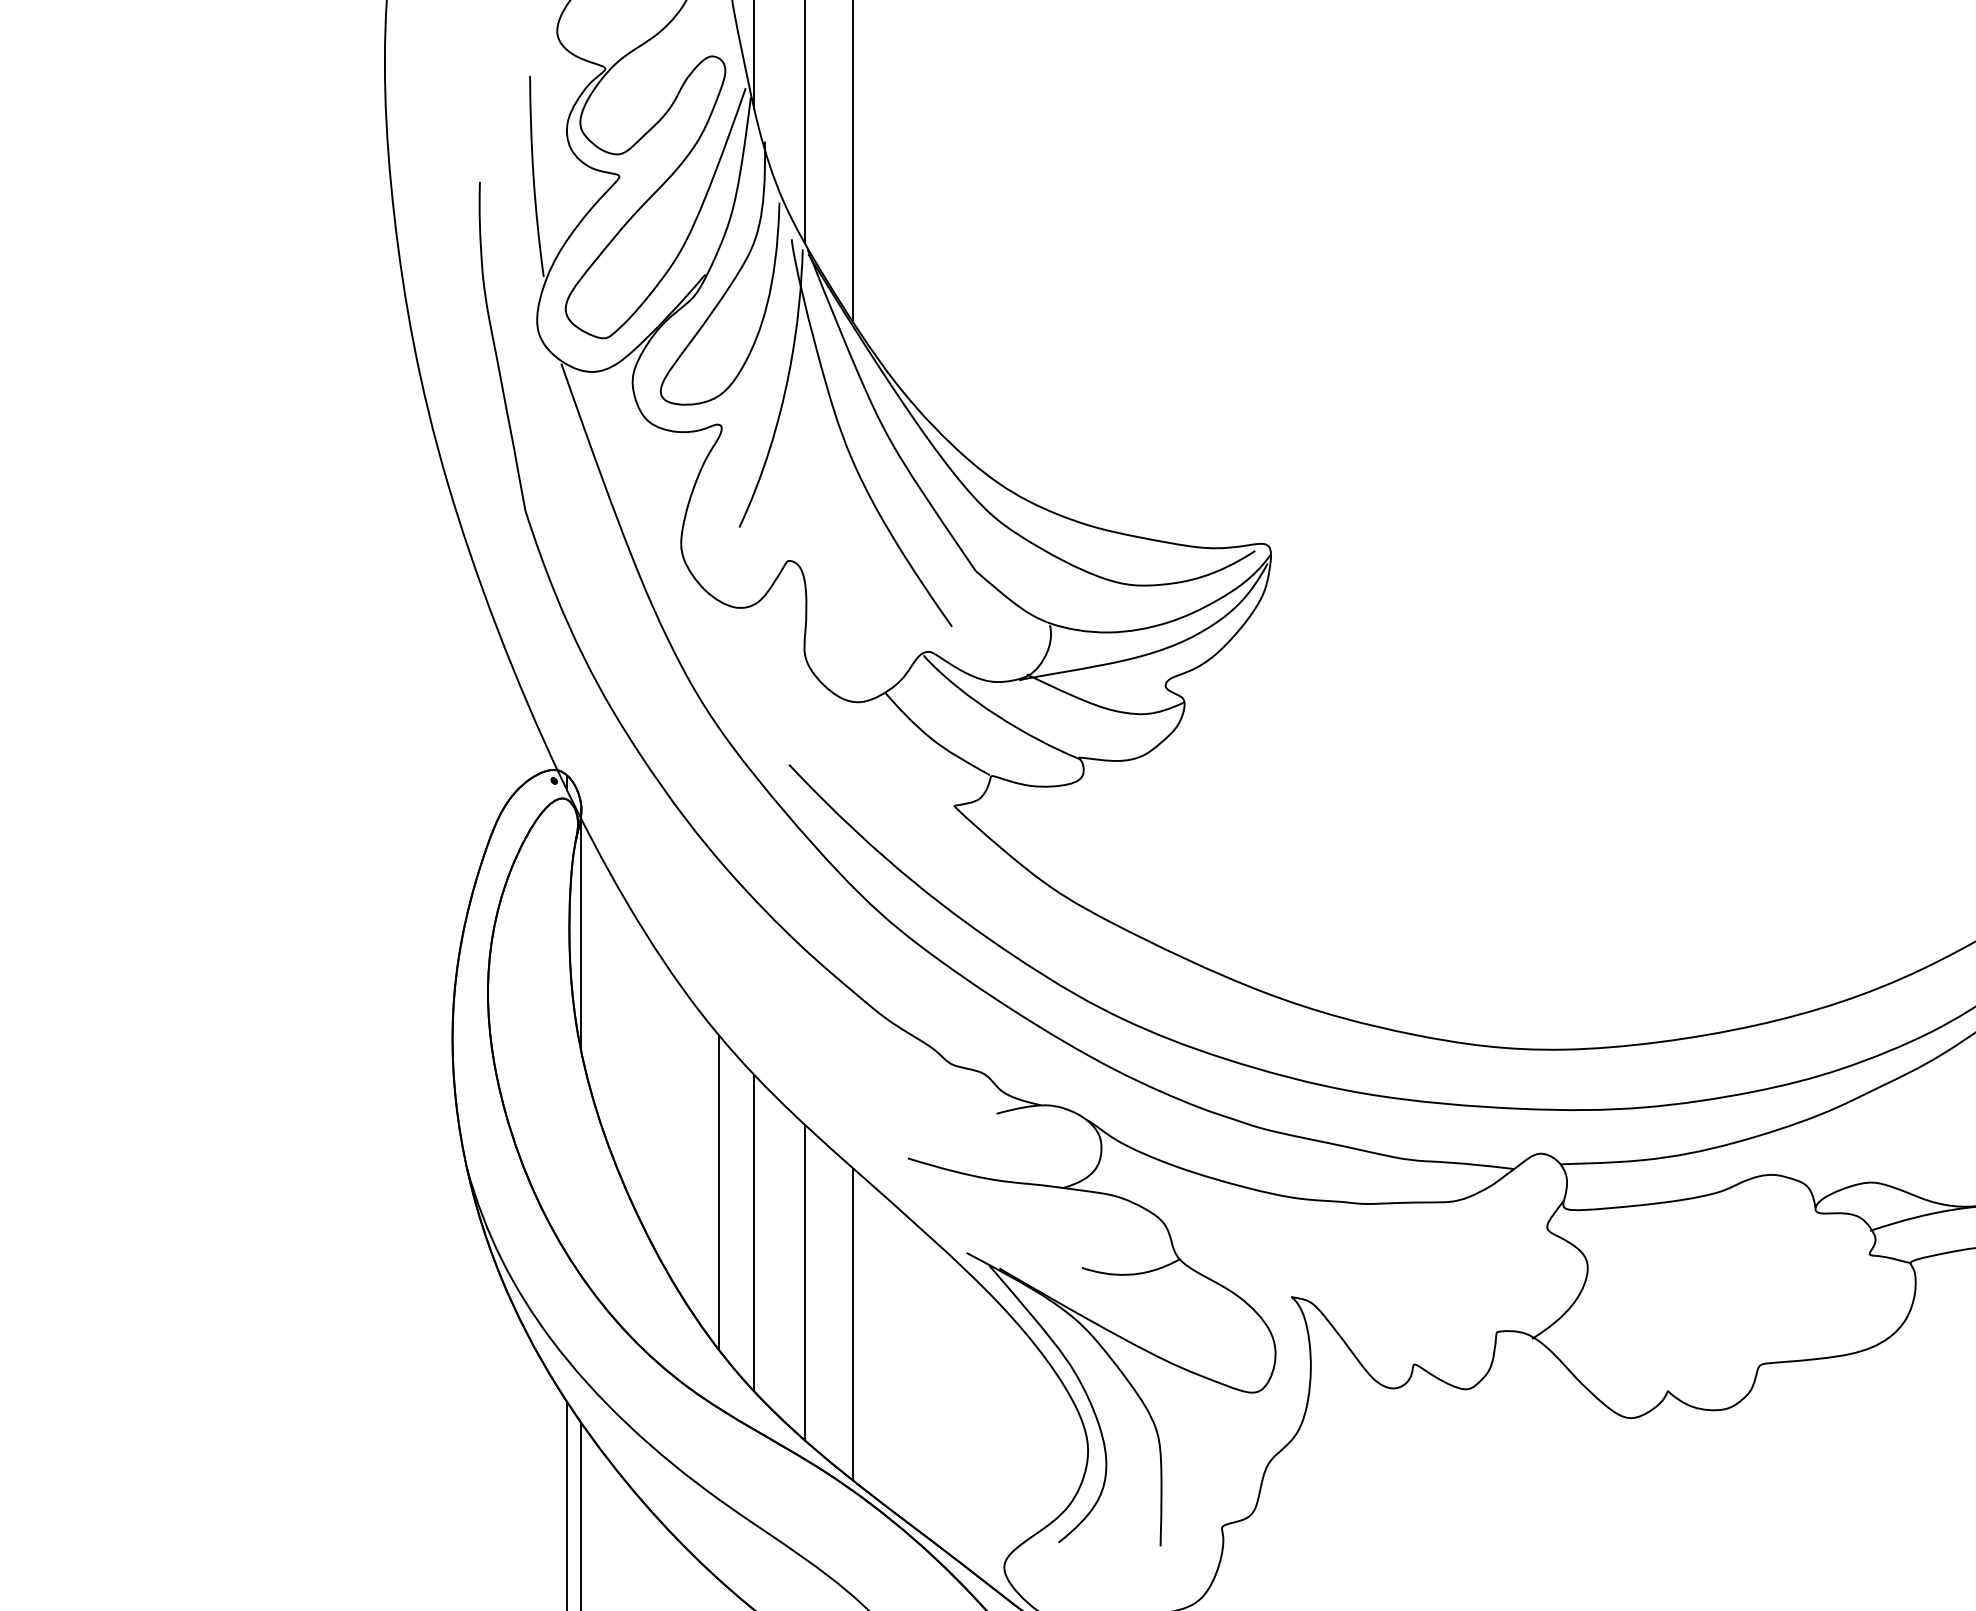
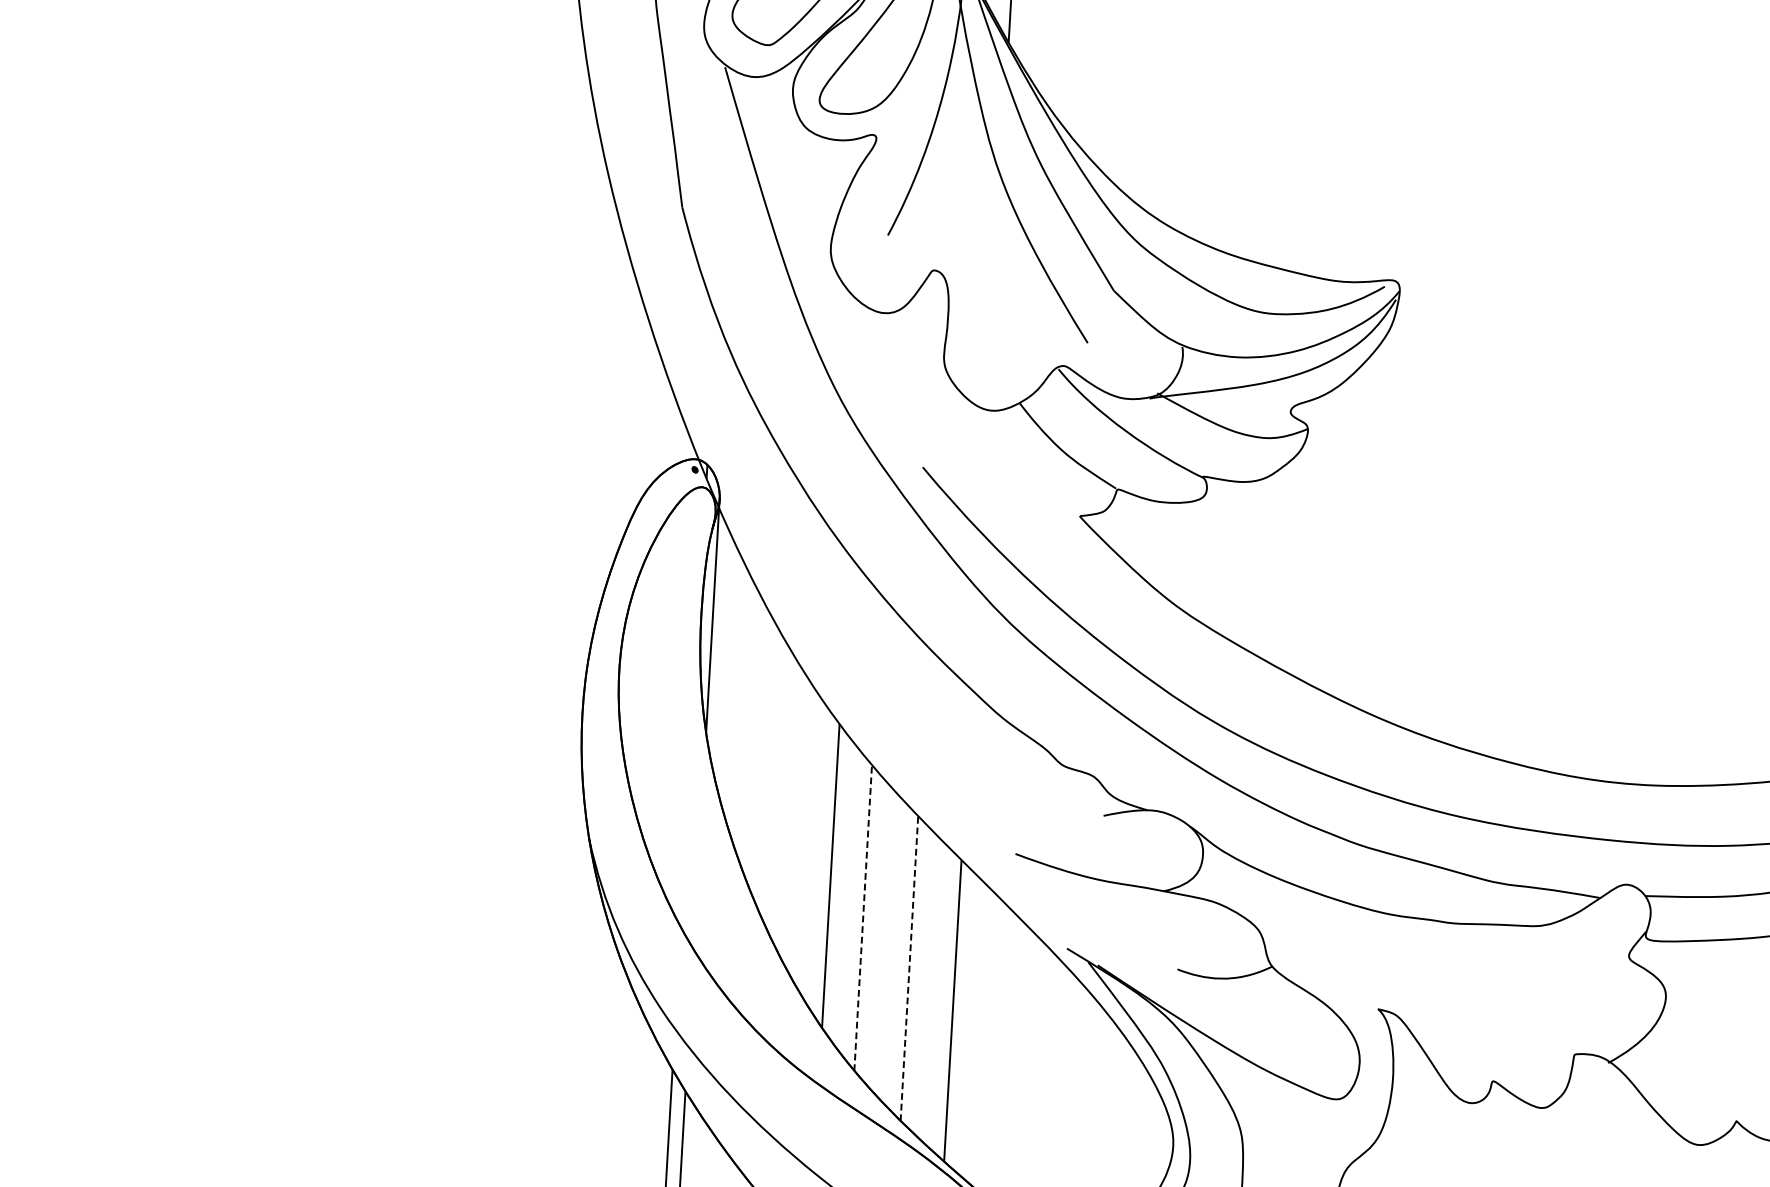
line: (754, 1233) -> (863, 917), solid -> dashed
line: (805, 1283) -> (909, 969), solid -> dashed

